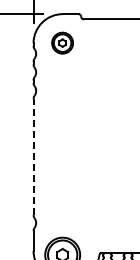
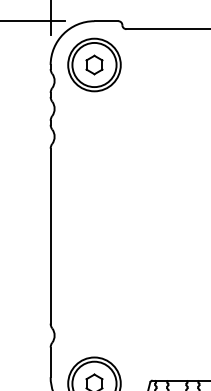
part: (62, 42) -> (94, 63), size x1.67
line: (33, 156) -> (50, 235), dashed -> solid

